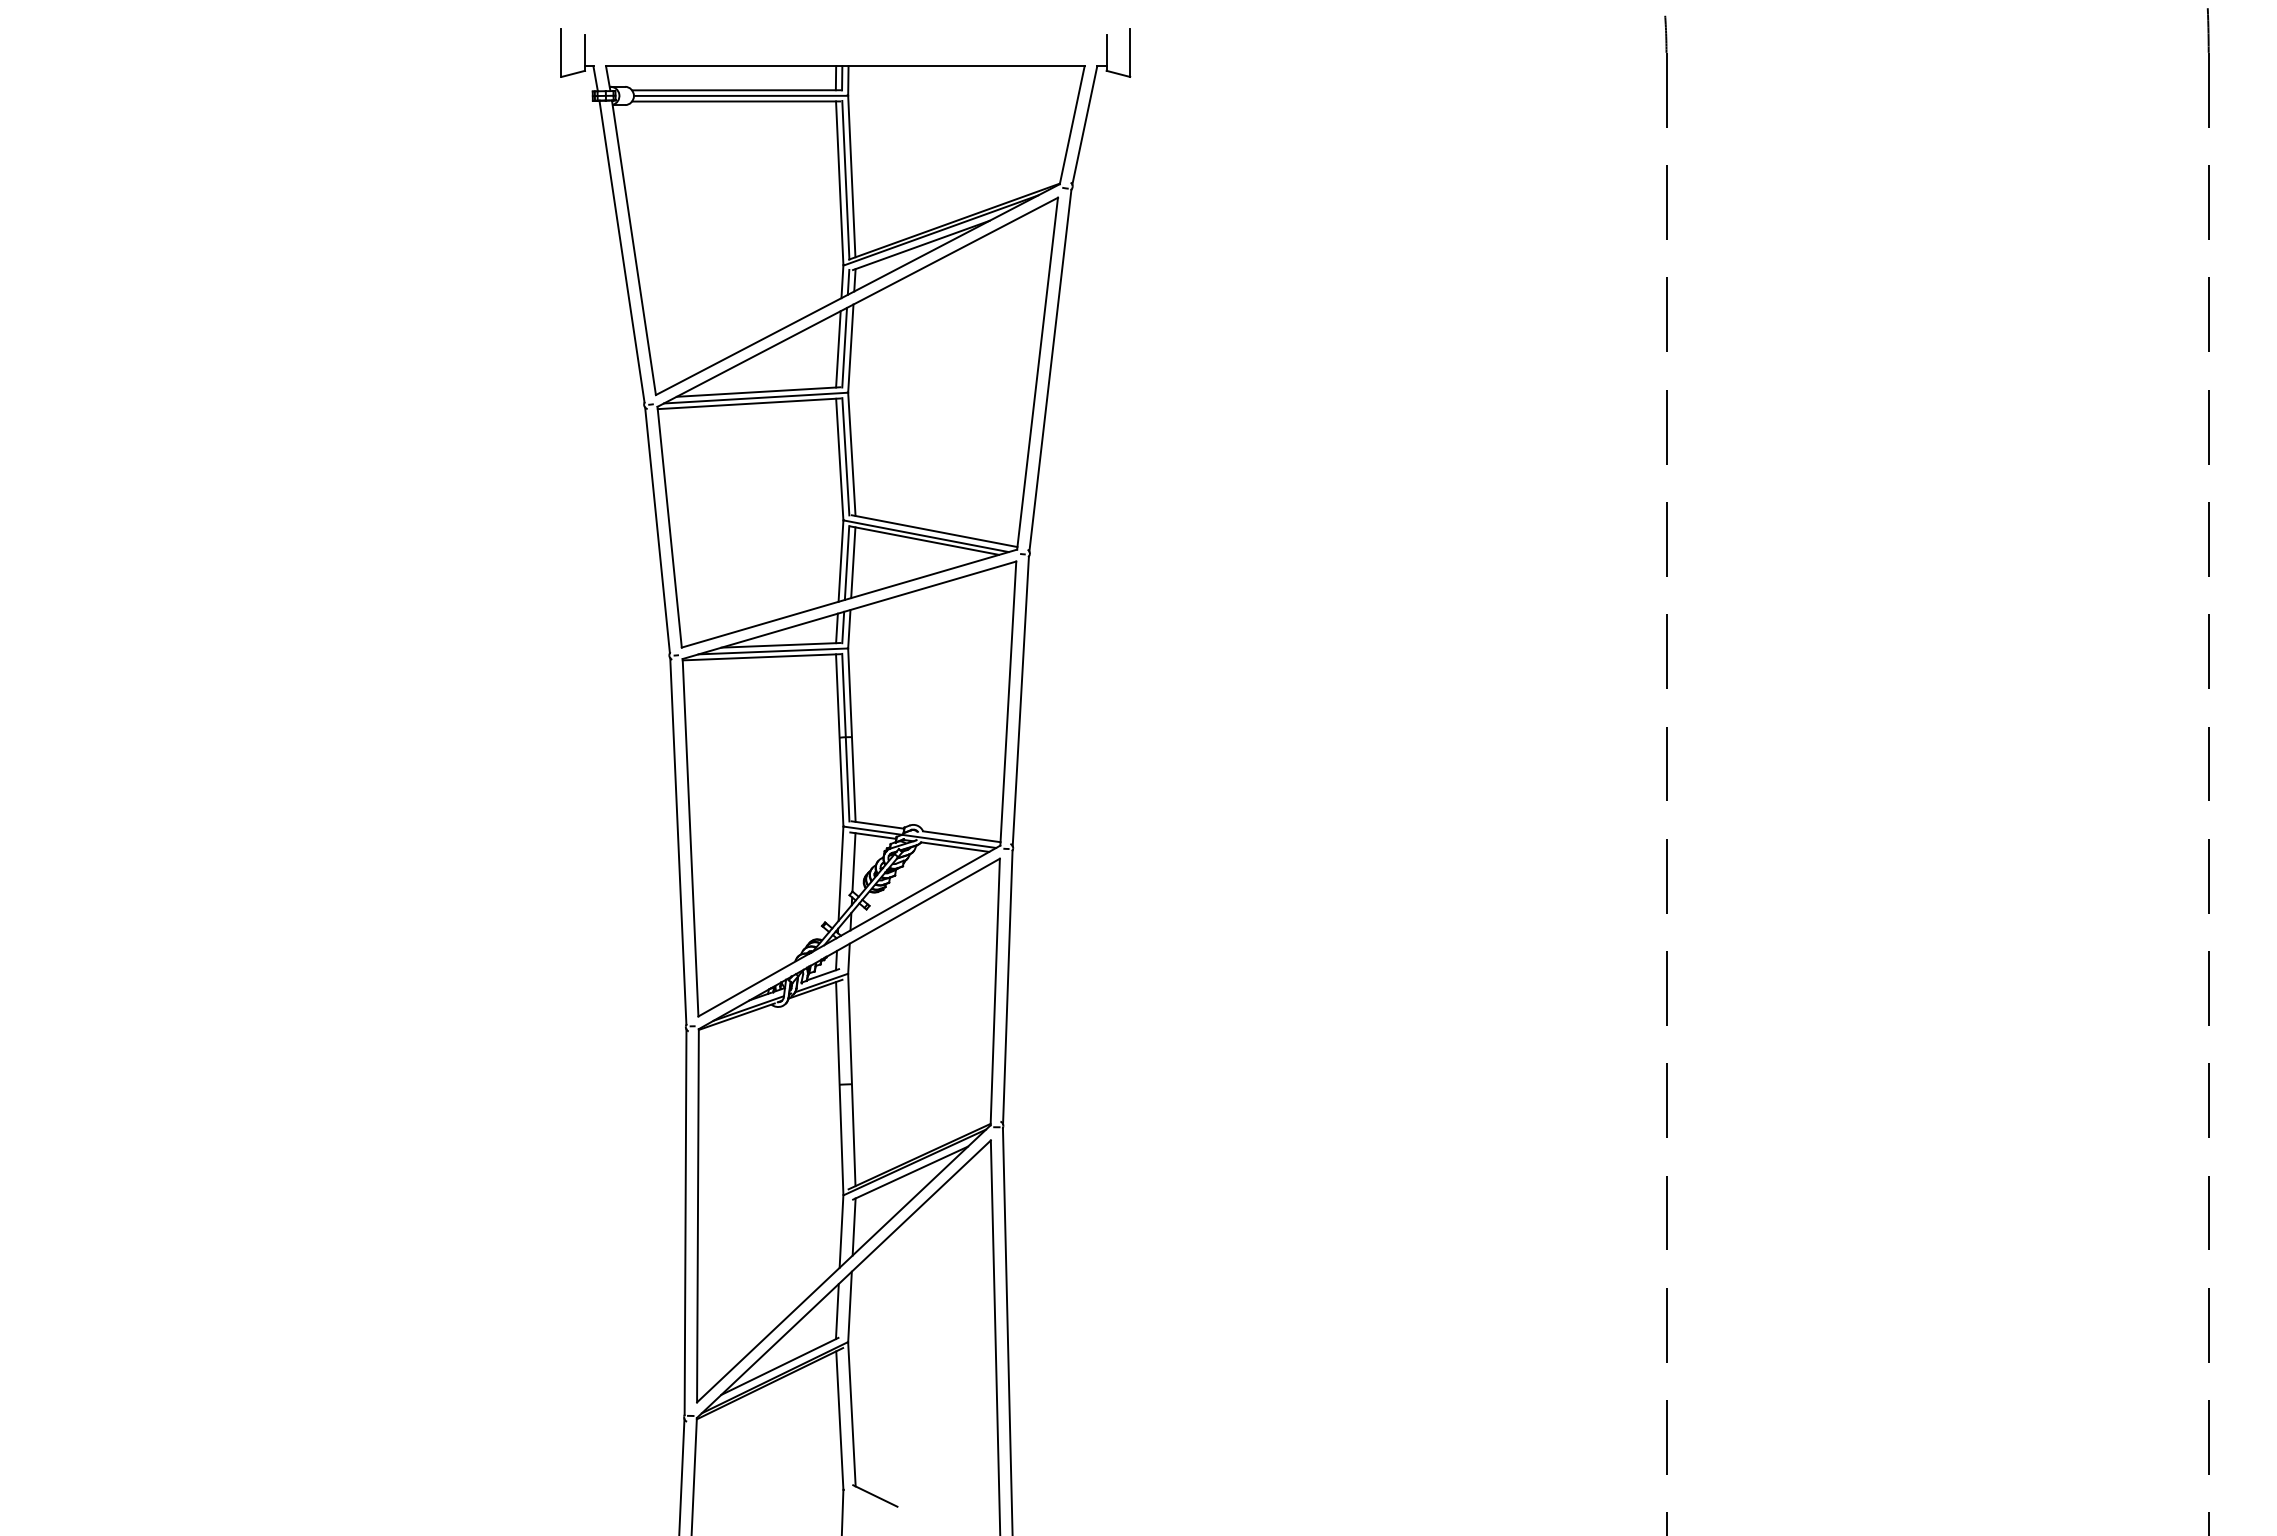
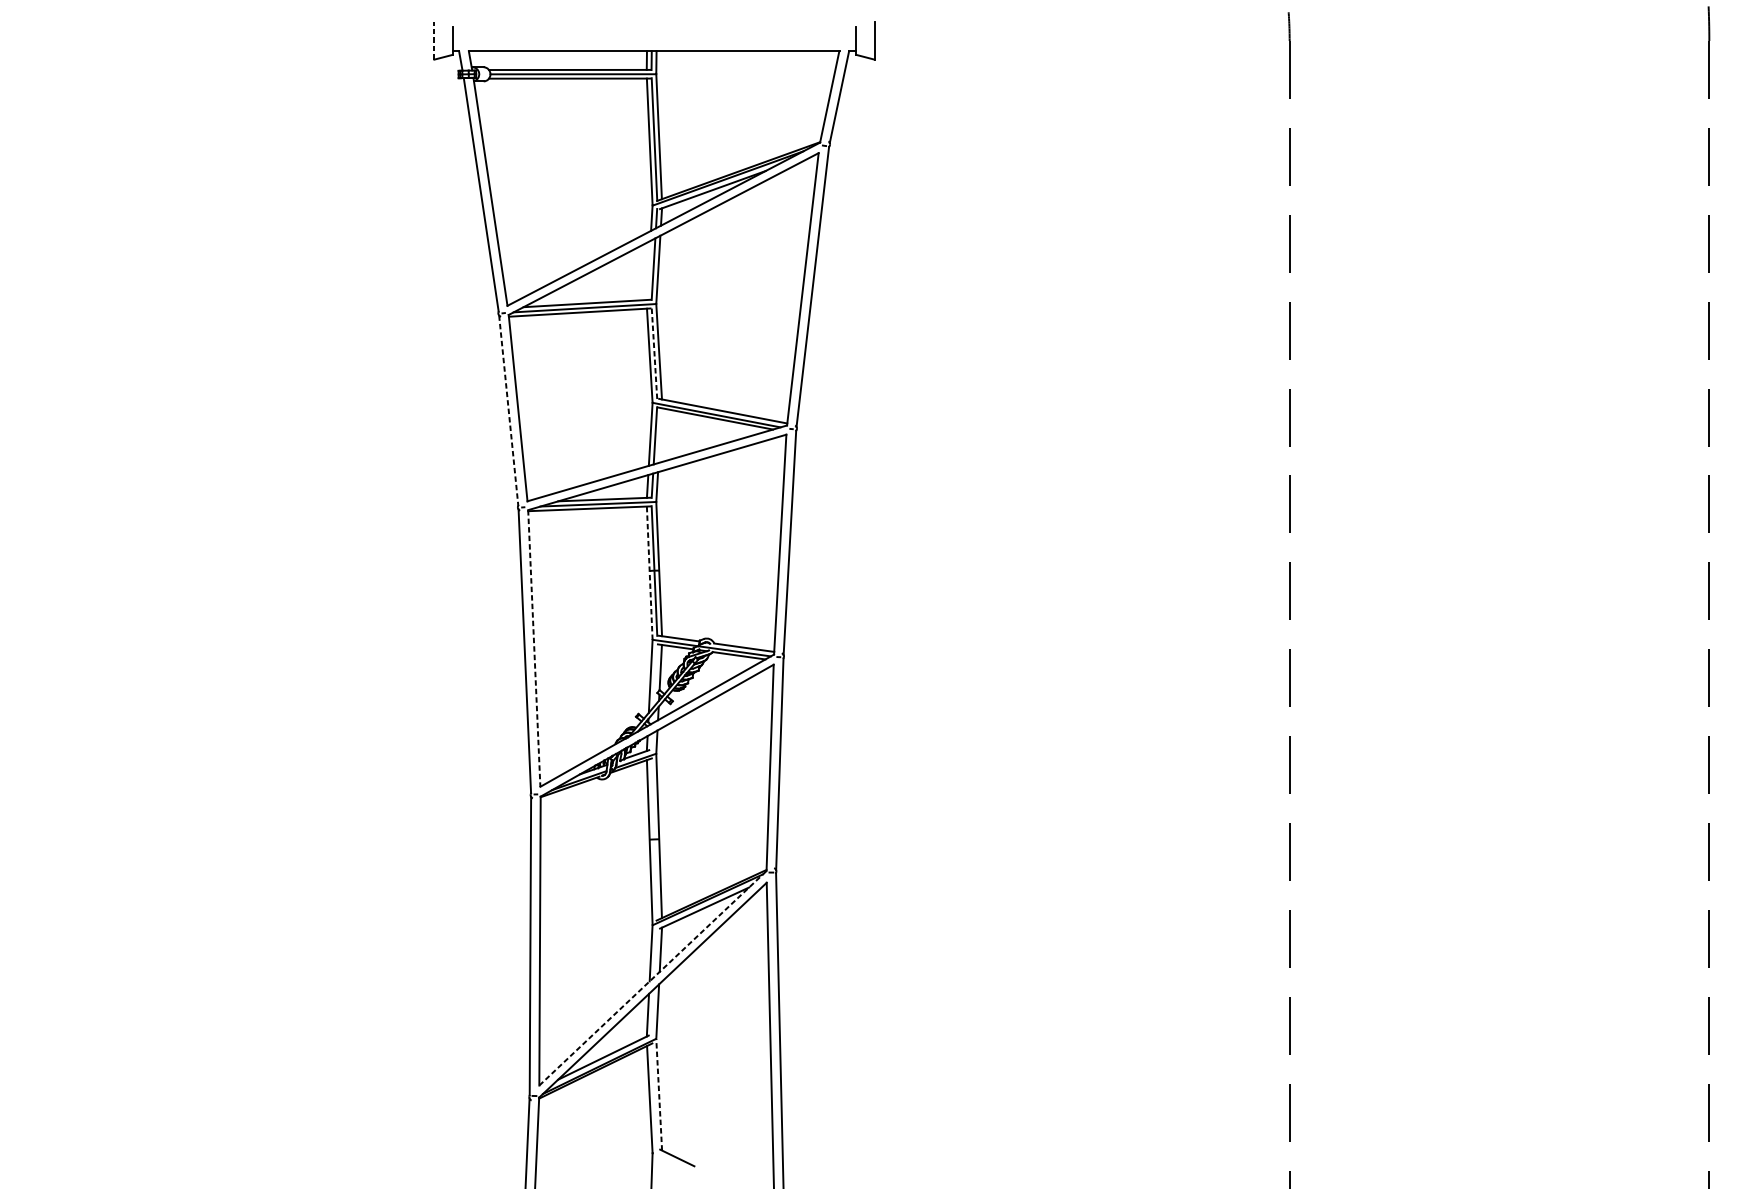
line: (561, 52) -> (434, 40), solid -> dashed
line: (838, 349) -> (648, 270), removed
line: (845, 456) -> (654, 353), solid -> dashed
line: (657, 530) -> (508, 410), solid -> dashed
line: (853, 562) -> (660, 435), removed
line: (839, 740) -> (649, 573), solid -> dashed
line: (690, 837) -> (534, 648), solid -> dashed
line: (843, 1263) -> (652, 978), solid -> dashed
line: (851, 1413) -> (658, 1094), solid -> dashed

